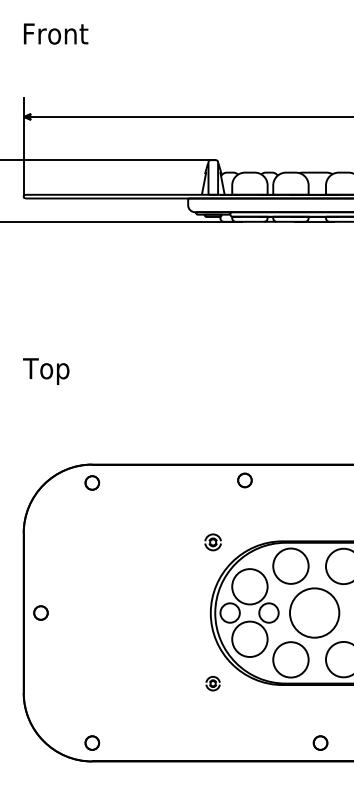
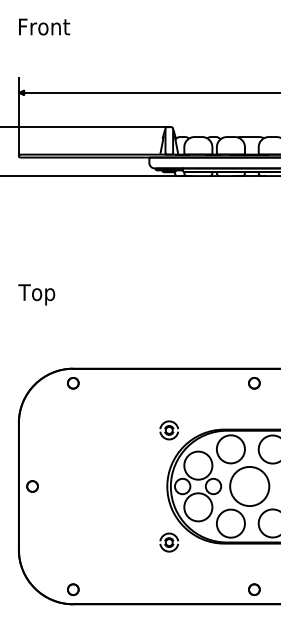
part: (245, 480) -> (254, 383), moved
part: (212, 542) -> (168, 430), size x1.43
part: (212, 683) -> (168, 542), size x1.67

